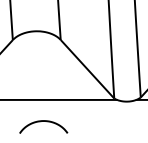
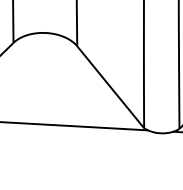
curve: (43, 121) -> (48, 153), removed

